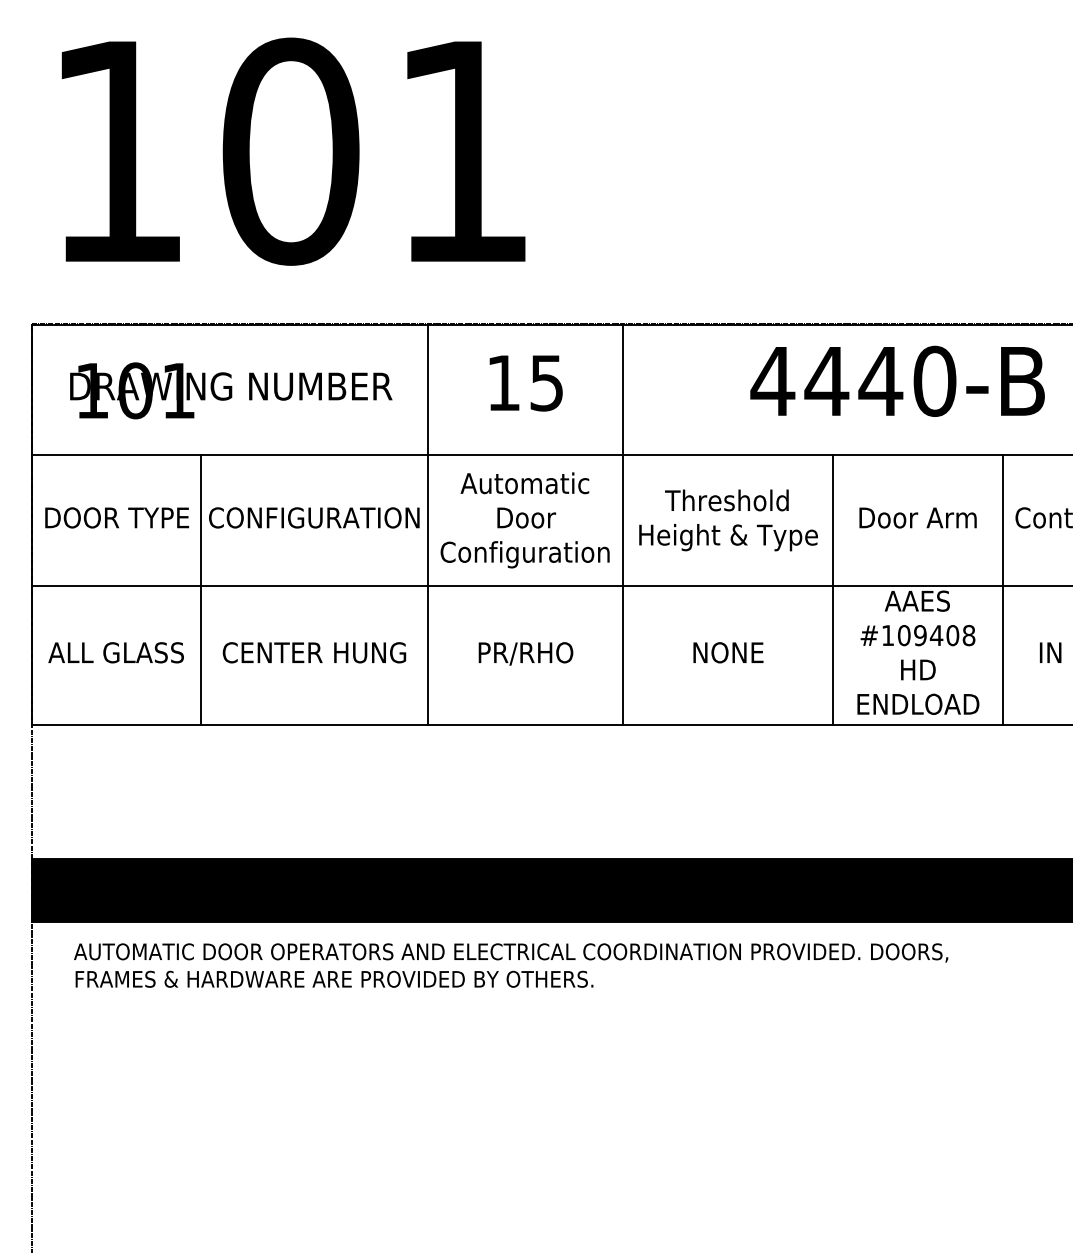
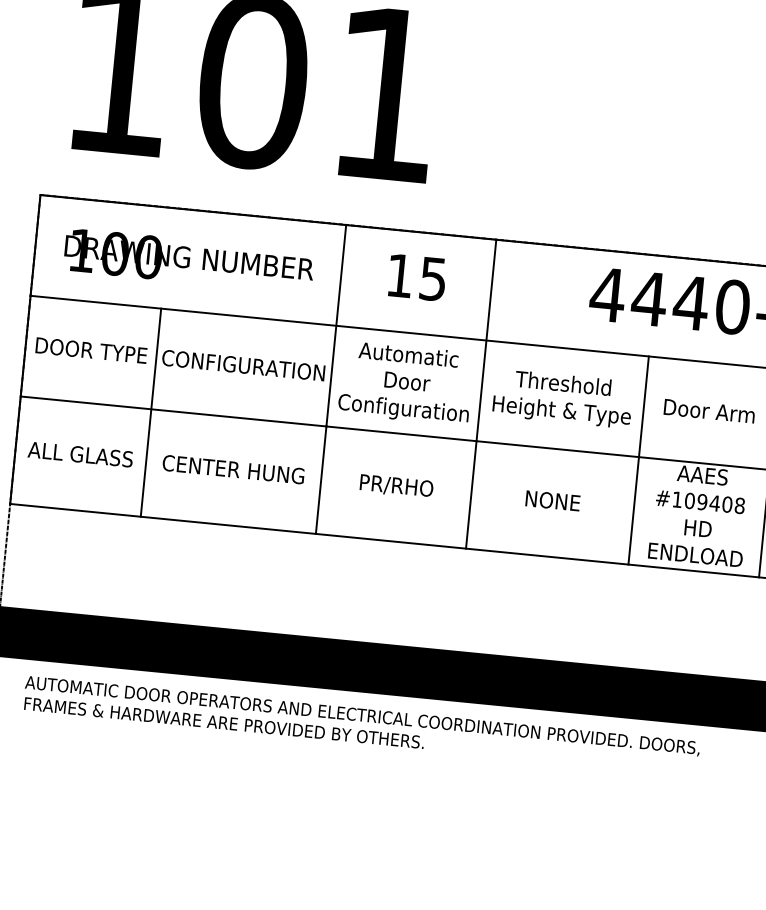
text: (178, 390) -> (148, 256), 101 -> 100

